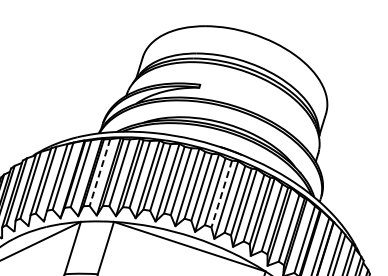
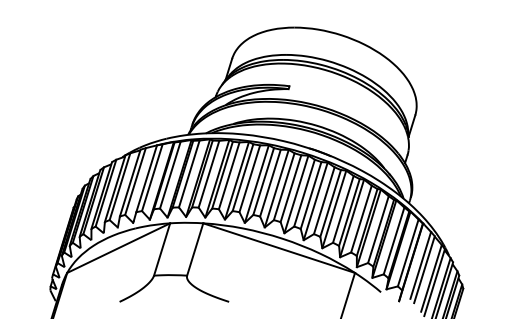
line: (100, 172) -> (189, 173), dashed -> solid
line: (222, 194) -> (311, 195), dashed -> solid

